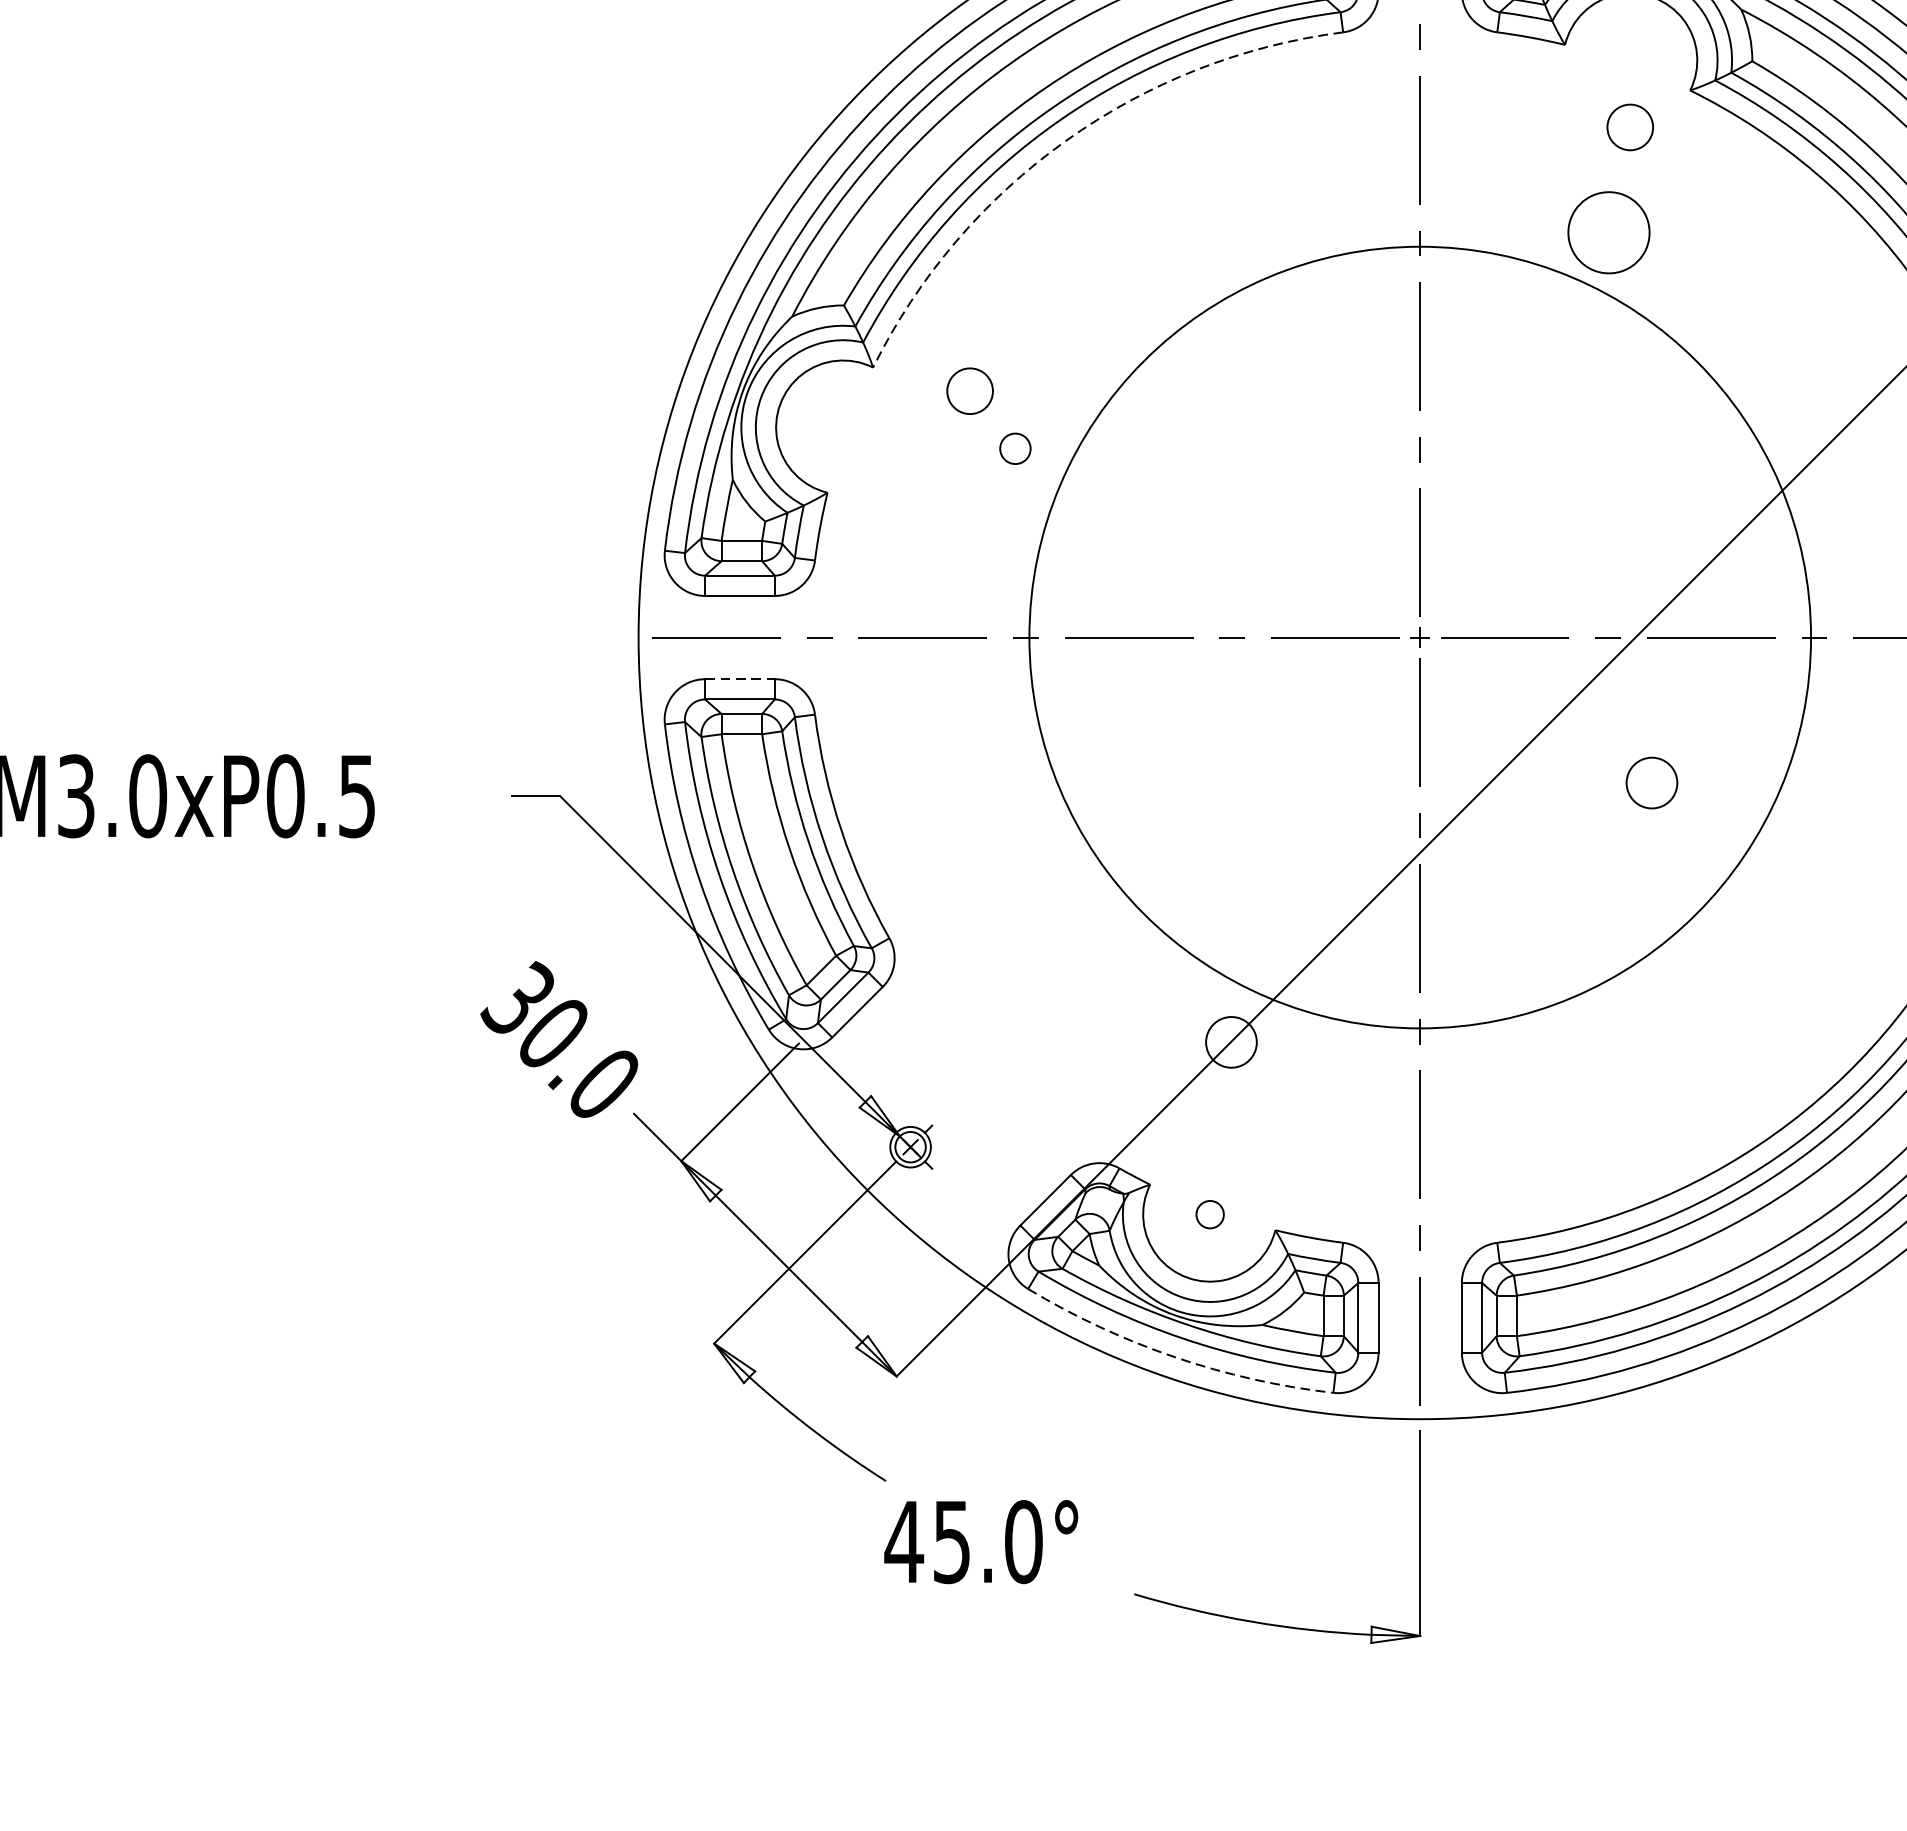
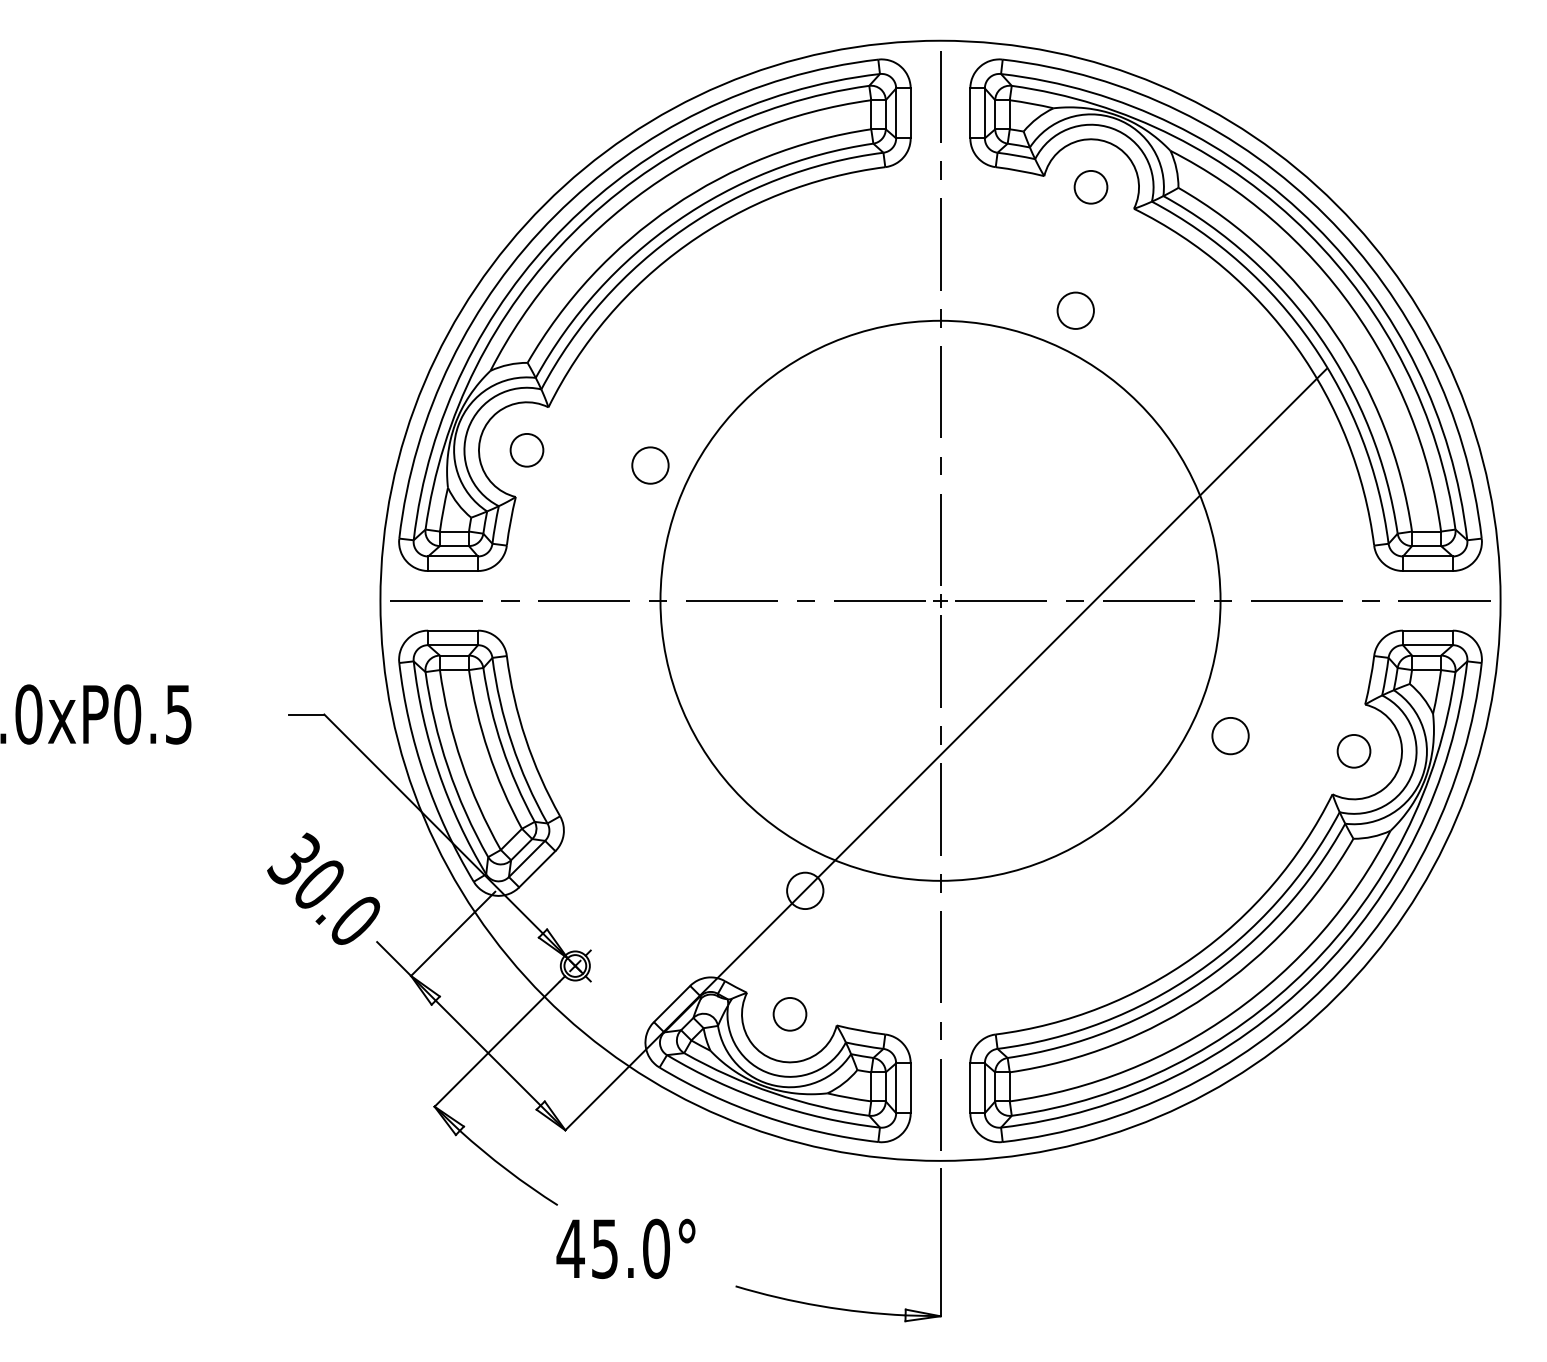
circle: (1629, 127) -> (1090, 187), moved
arc: (1065, 140) -> (686, 244), dashed -> solid
circle: (1608, 232) -> (1075, 310), size x0.62
circle: (969, 391) -> (526, 450), moved
circle: (1015, 448) -> (650, 465), size x1.67
line: (740, 678) -> (453, 630), dashed -> solid
circle: (1651, 783) -> (1230, 736), moved
circle: (1209, 1213) -> (789, 1013), size x1.67
arc: (1174, 1357) -> (764, 1116), dashed -> solid

